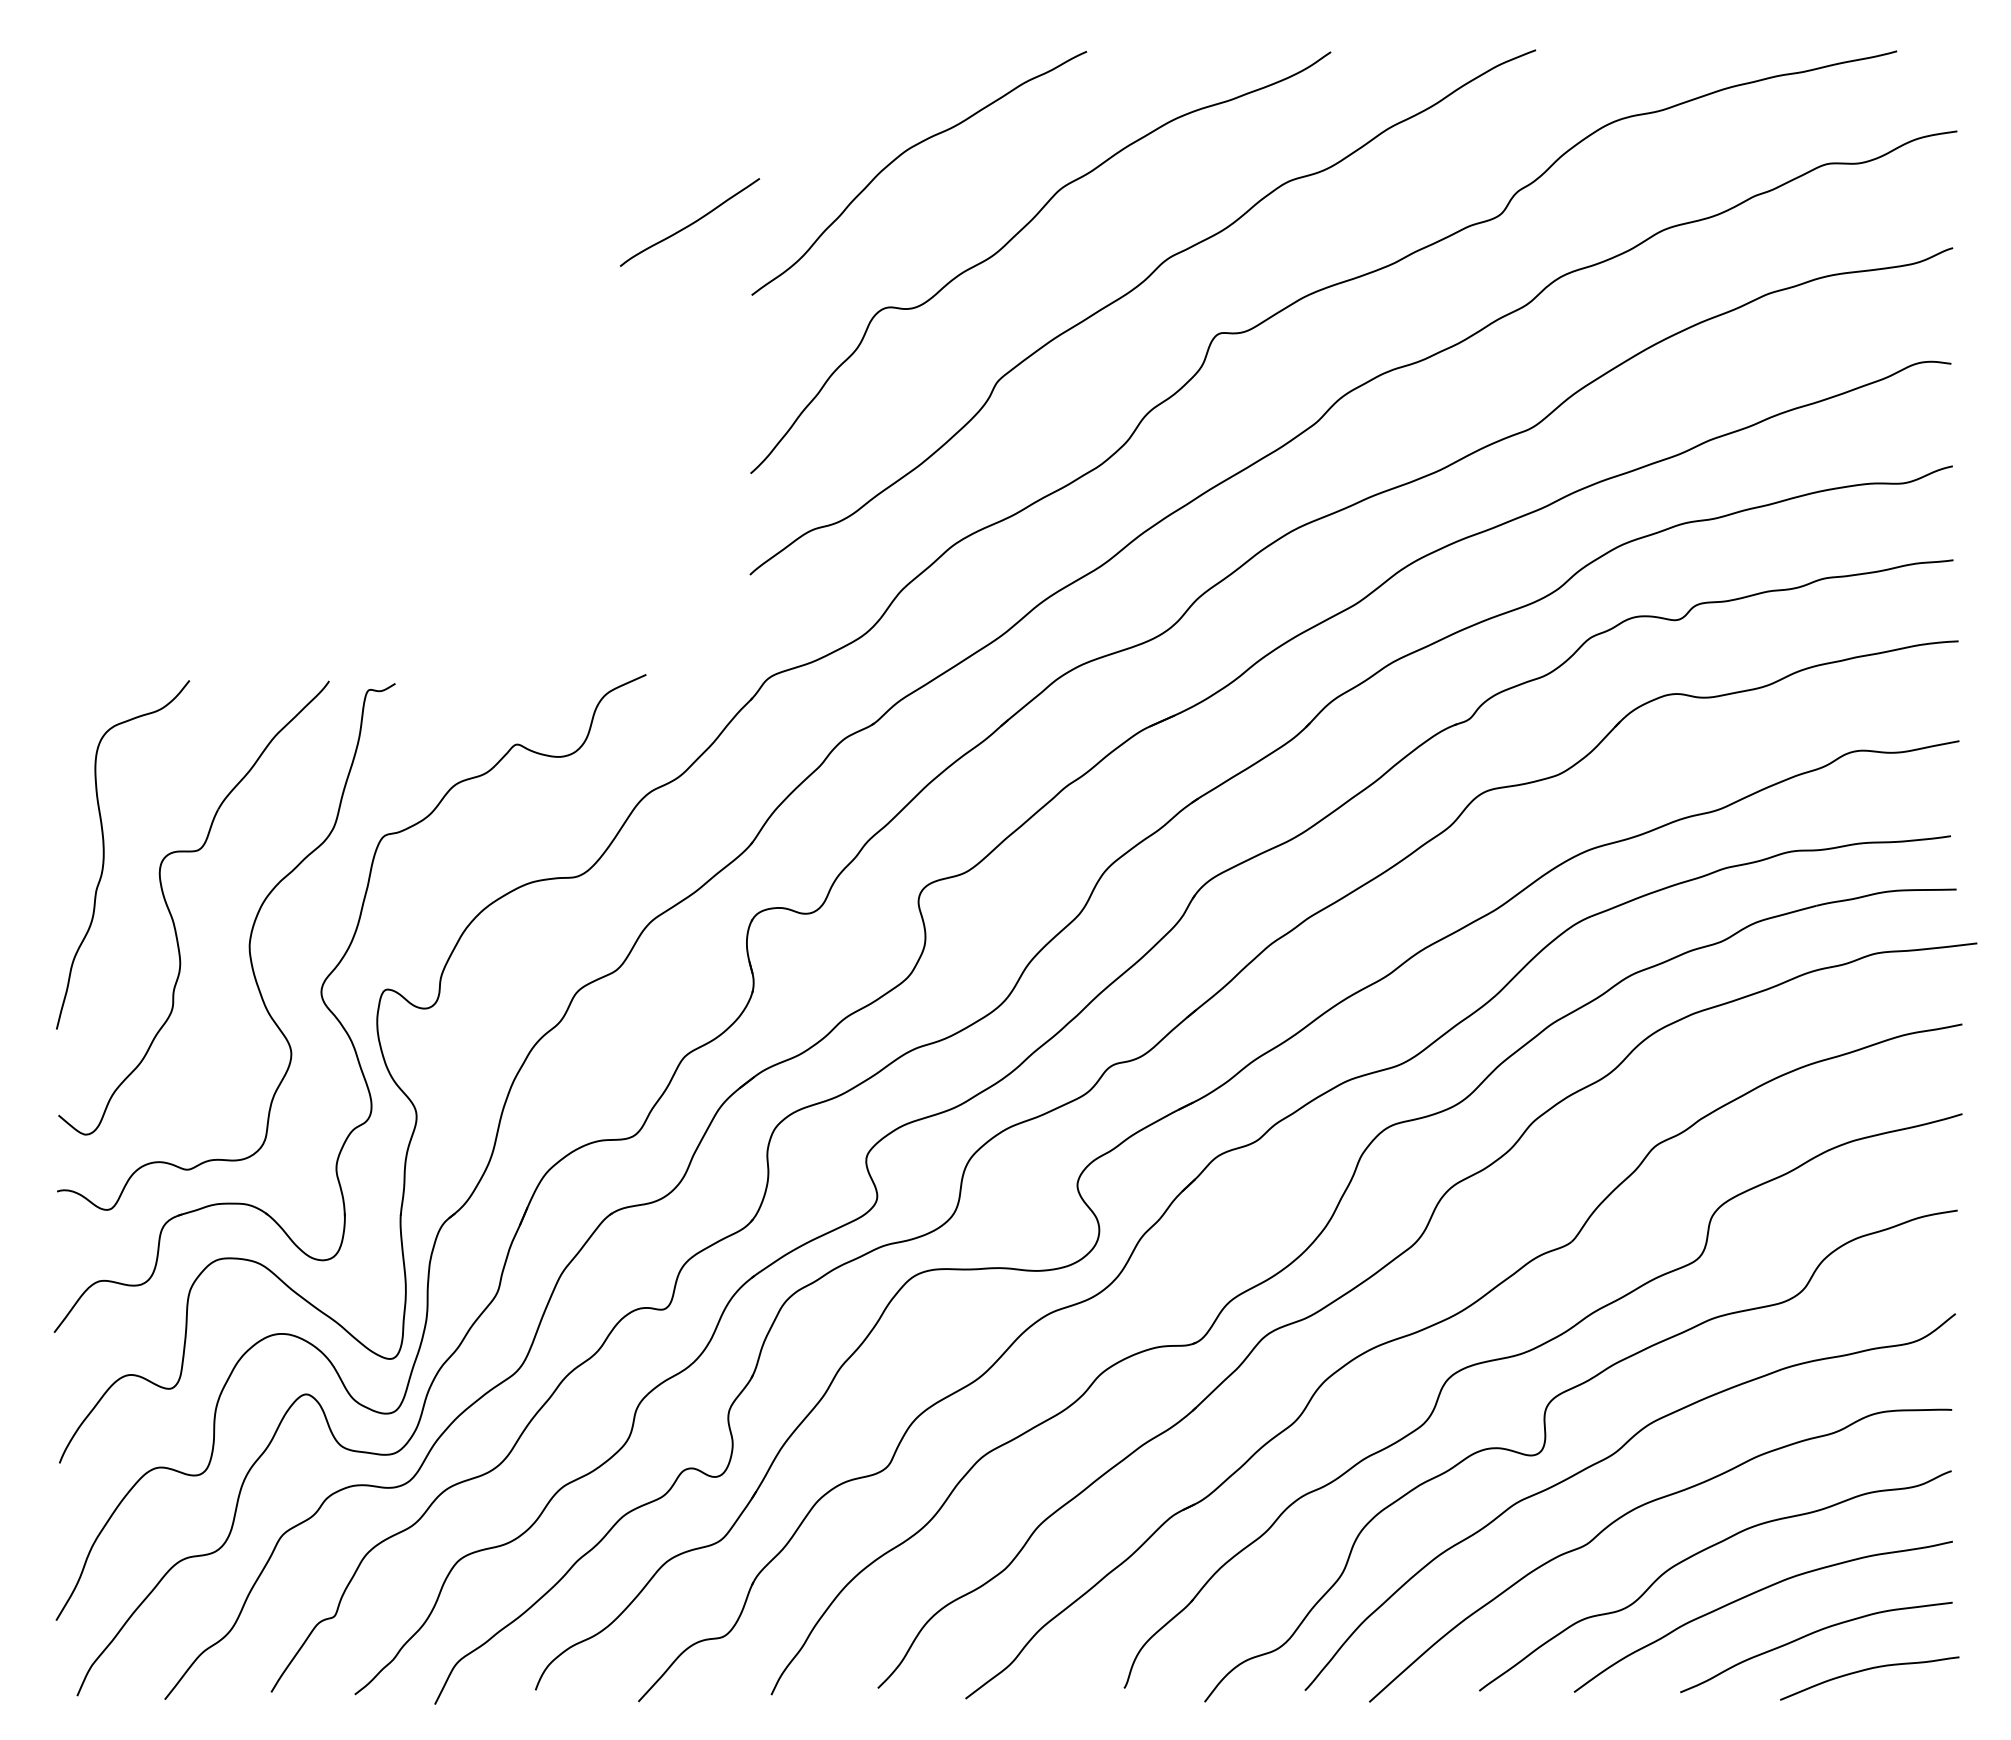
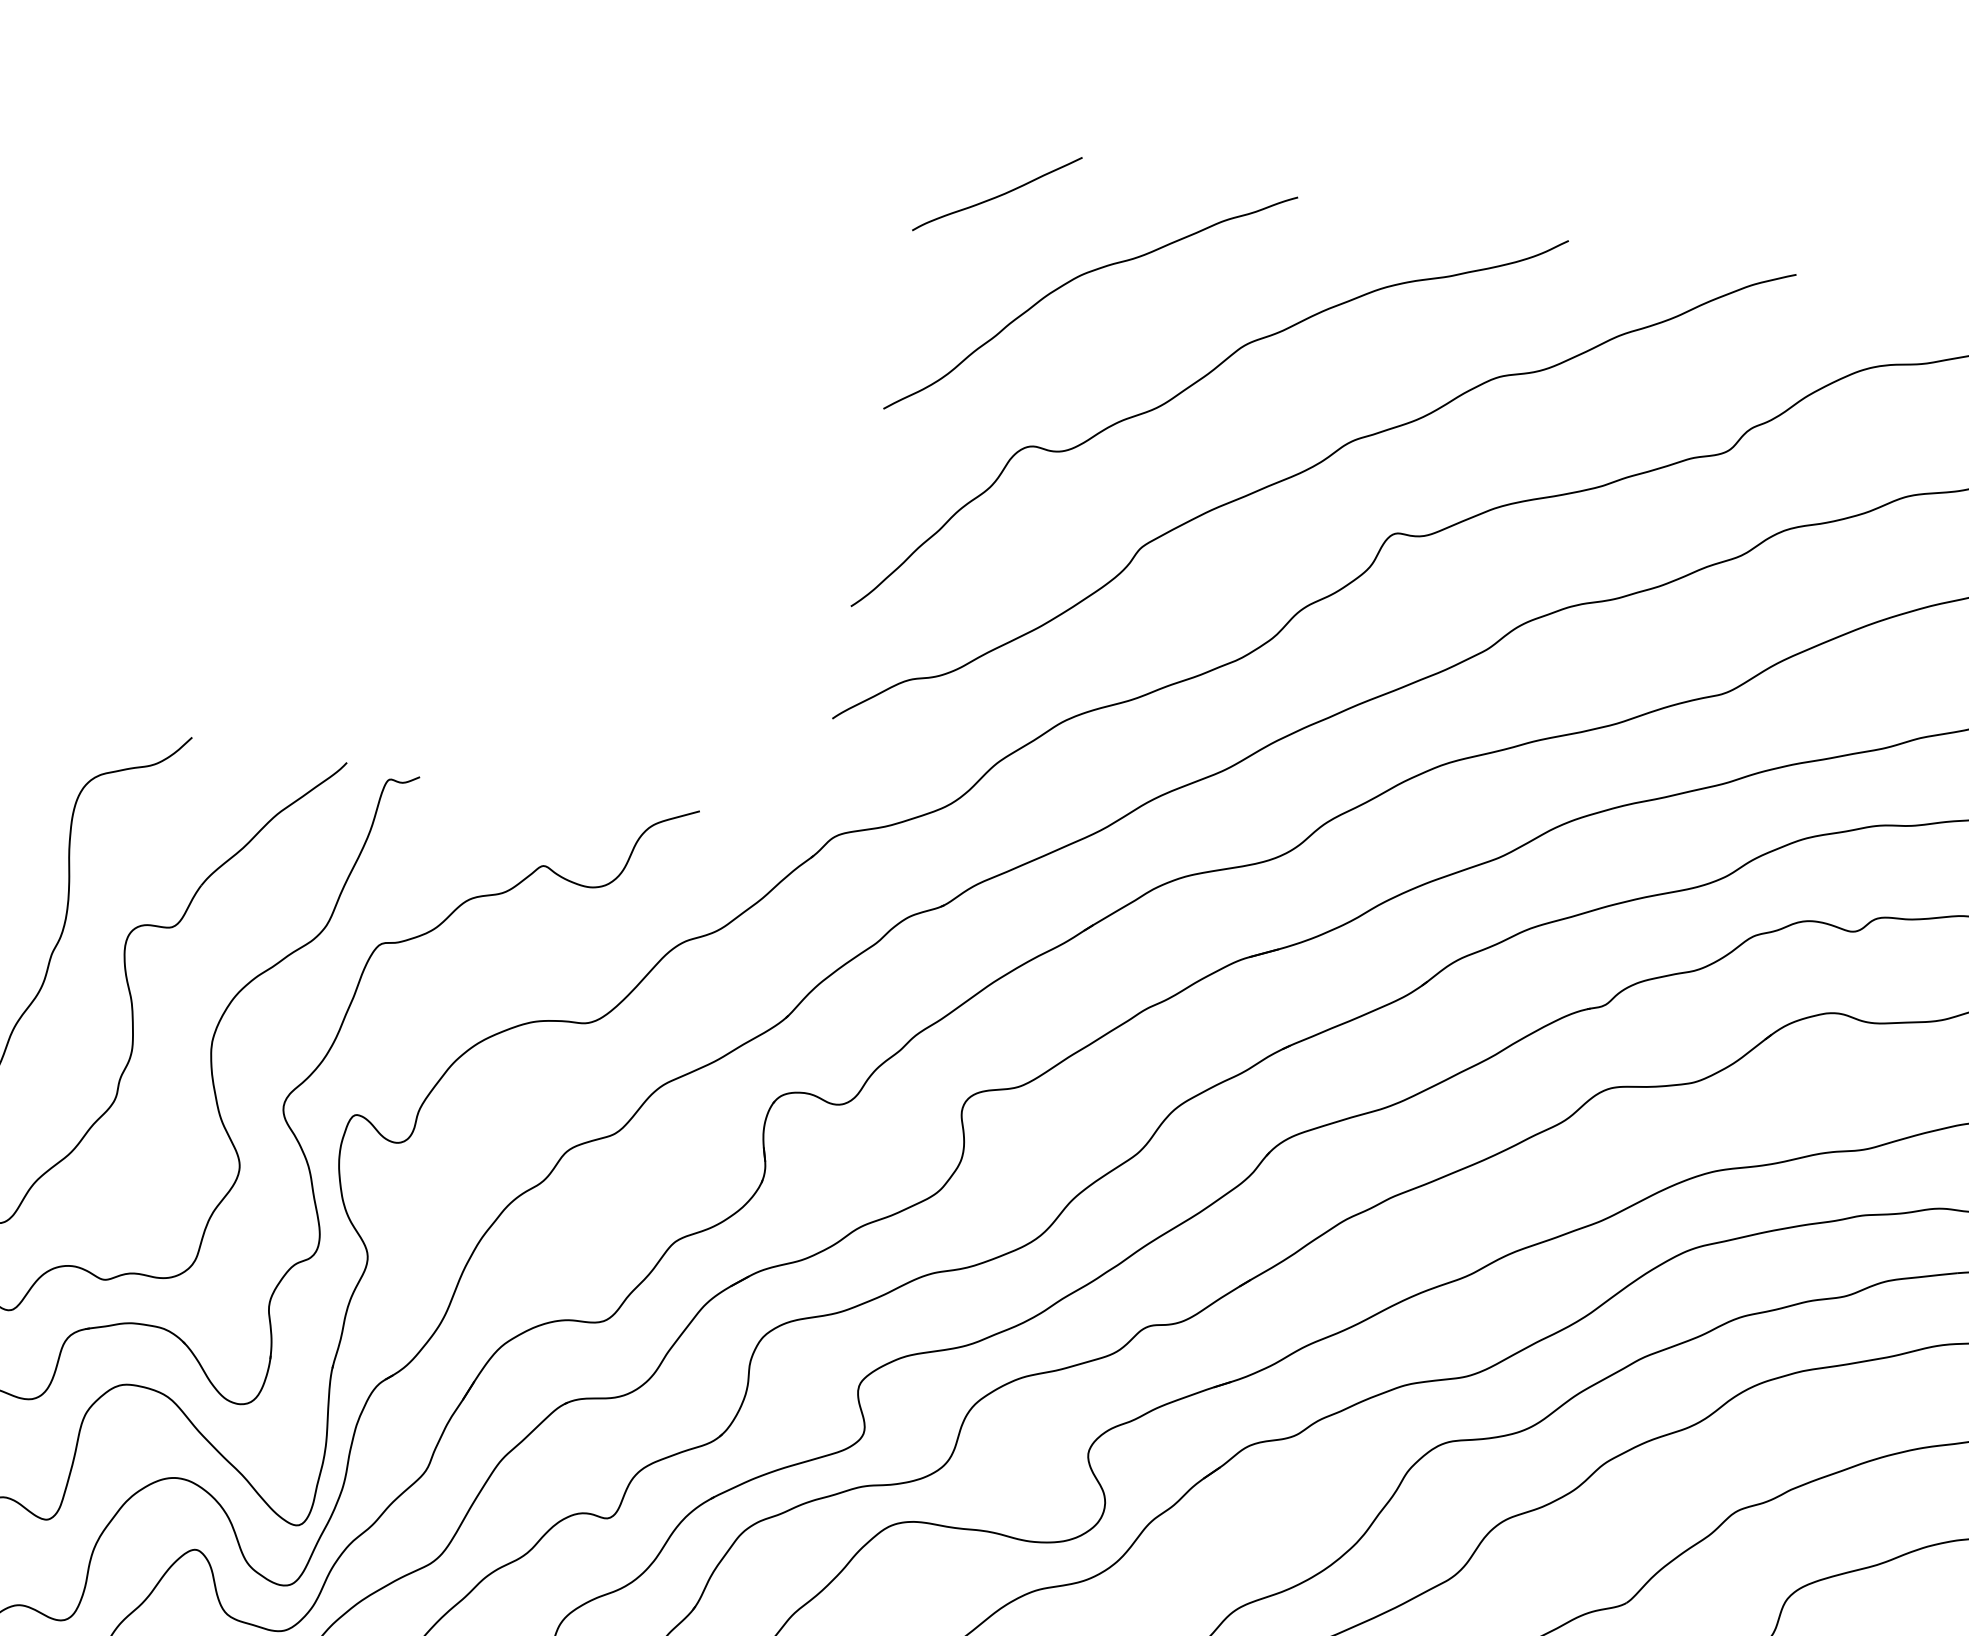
curve: (690, 223) -> (997, 195), moved

